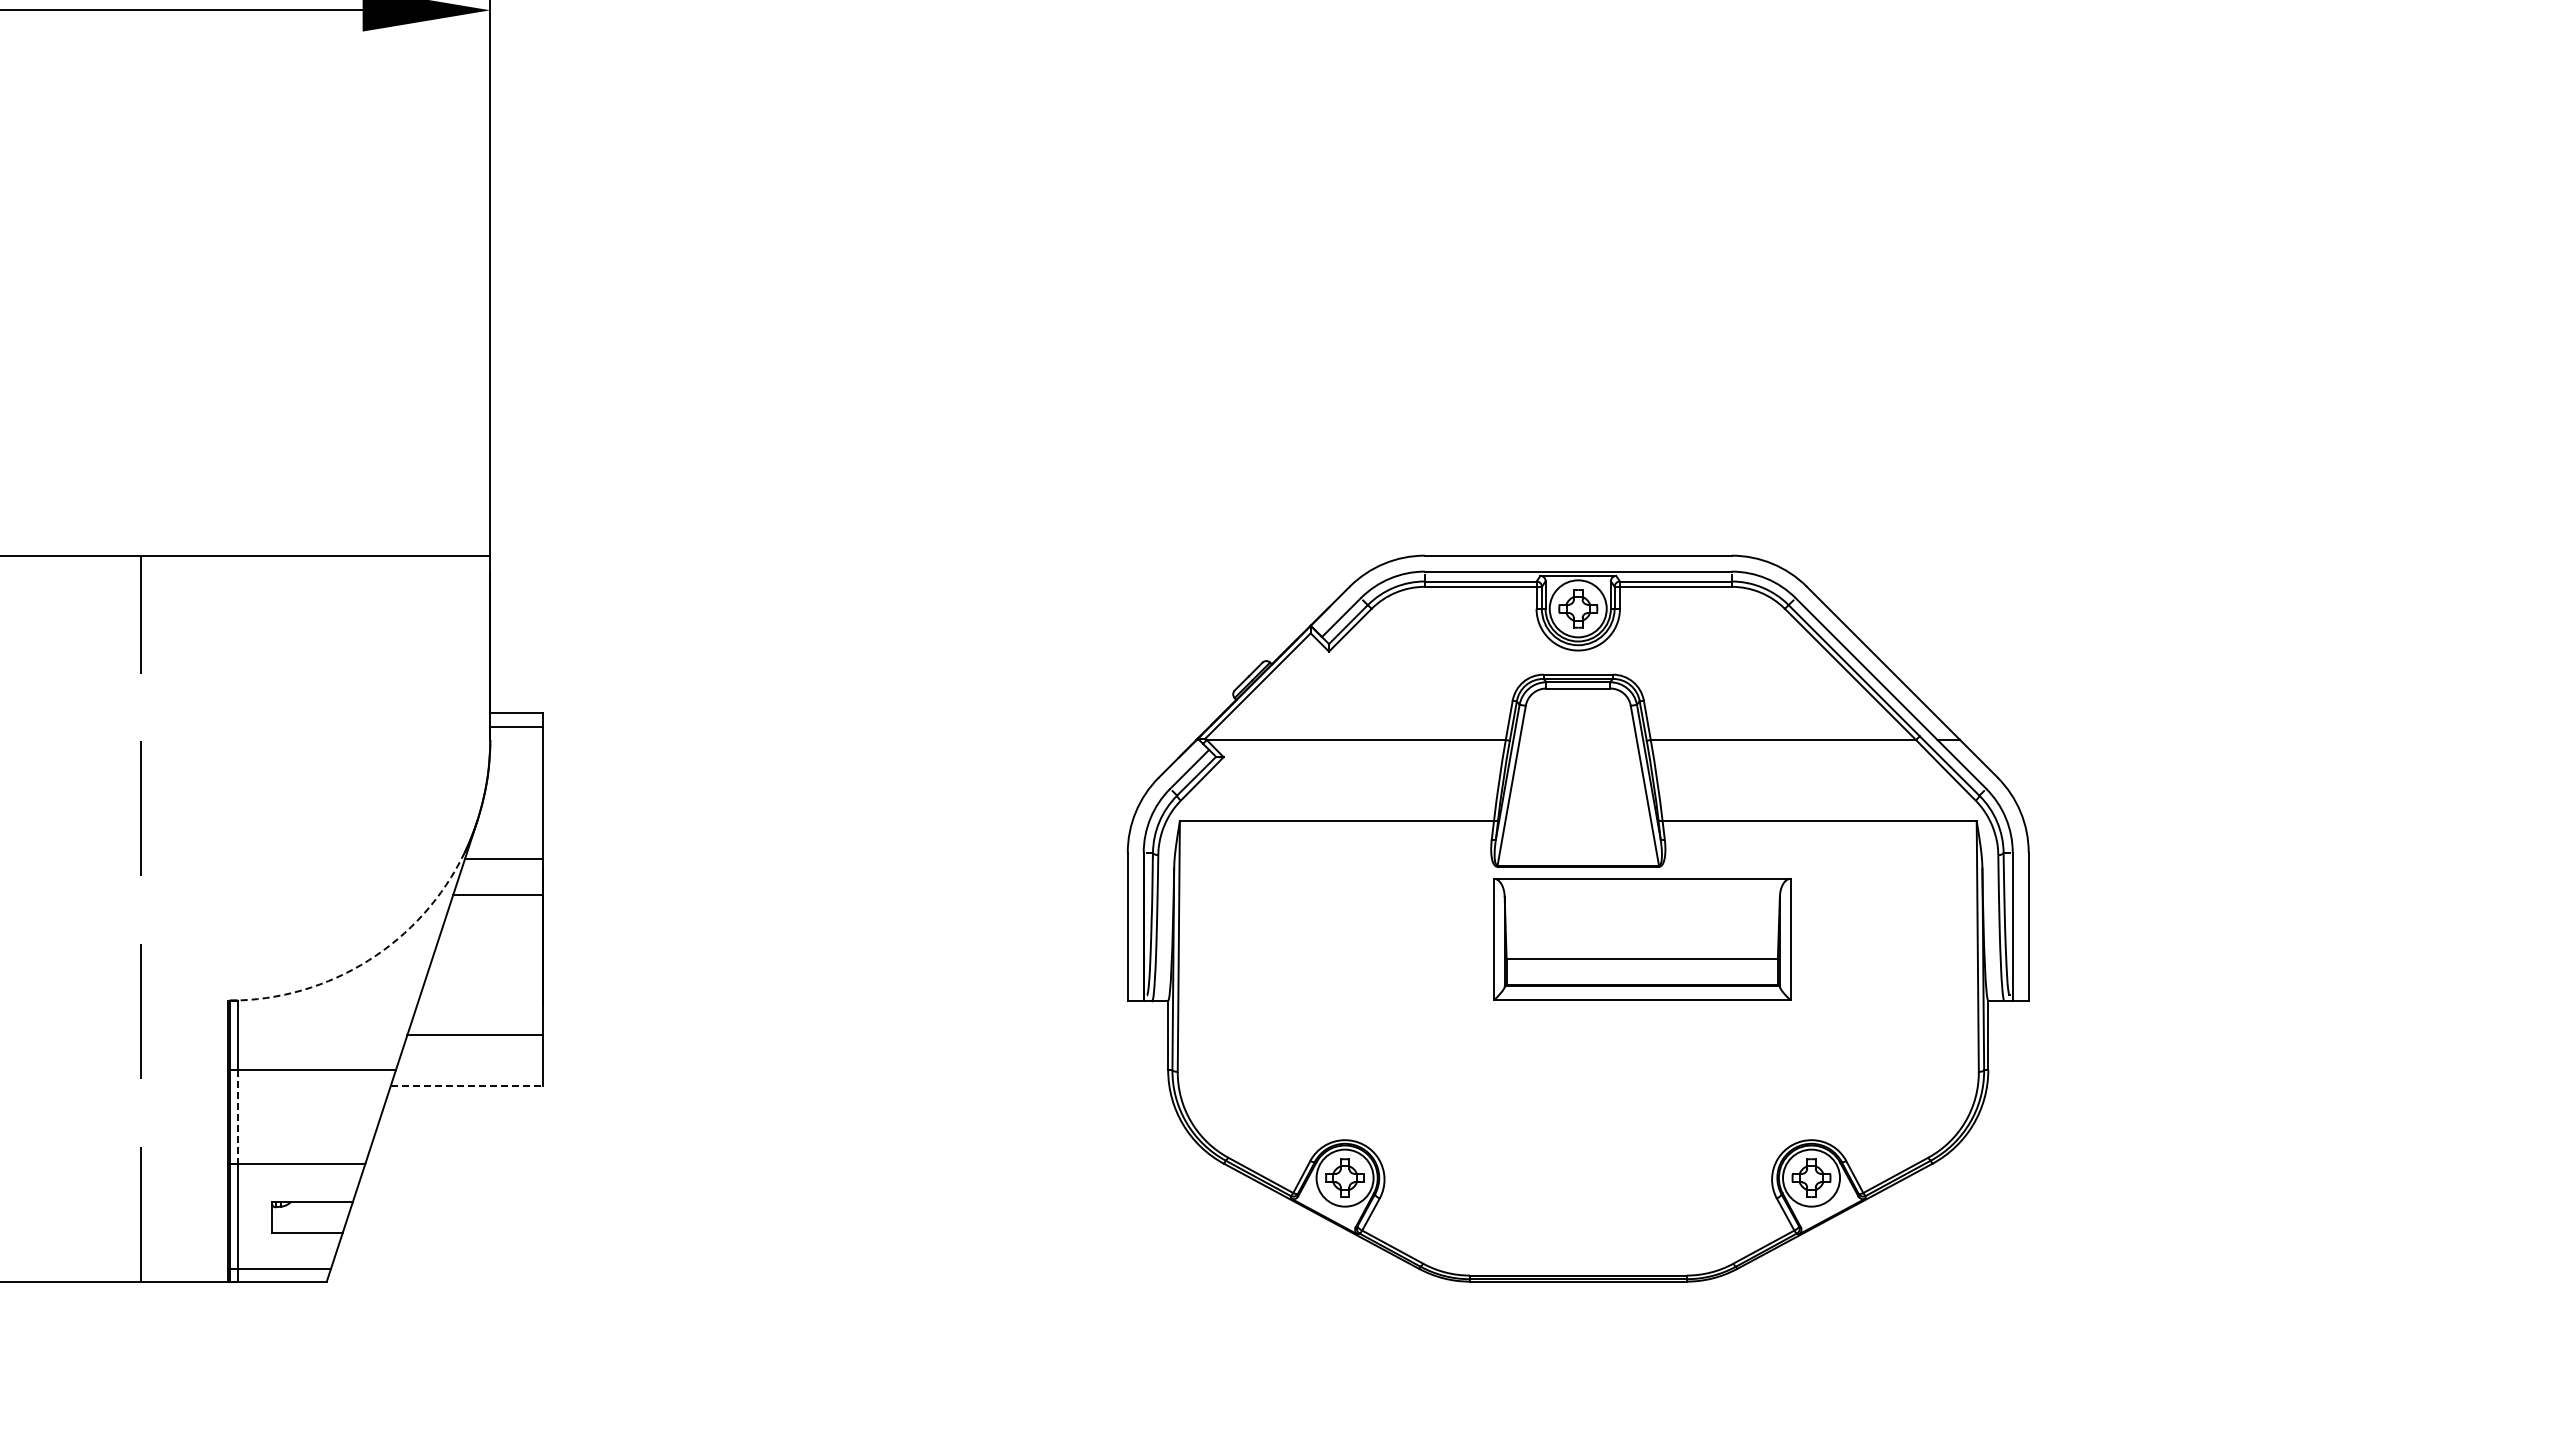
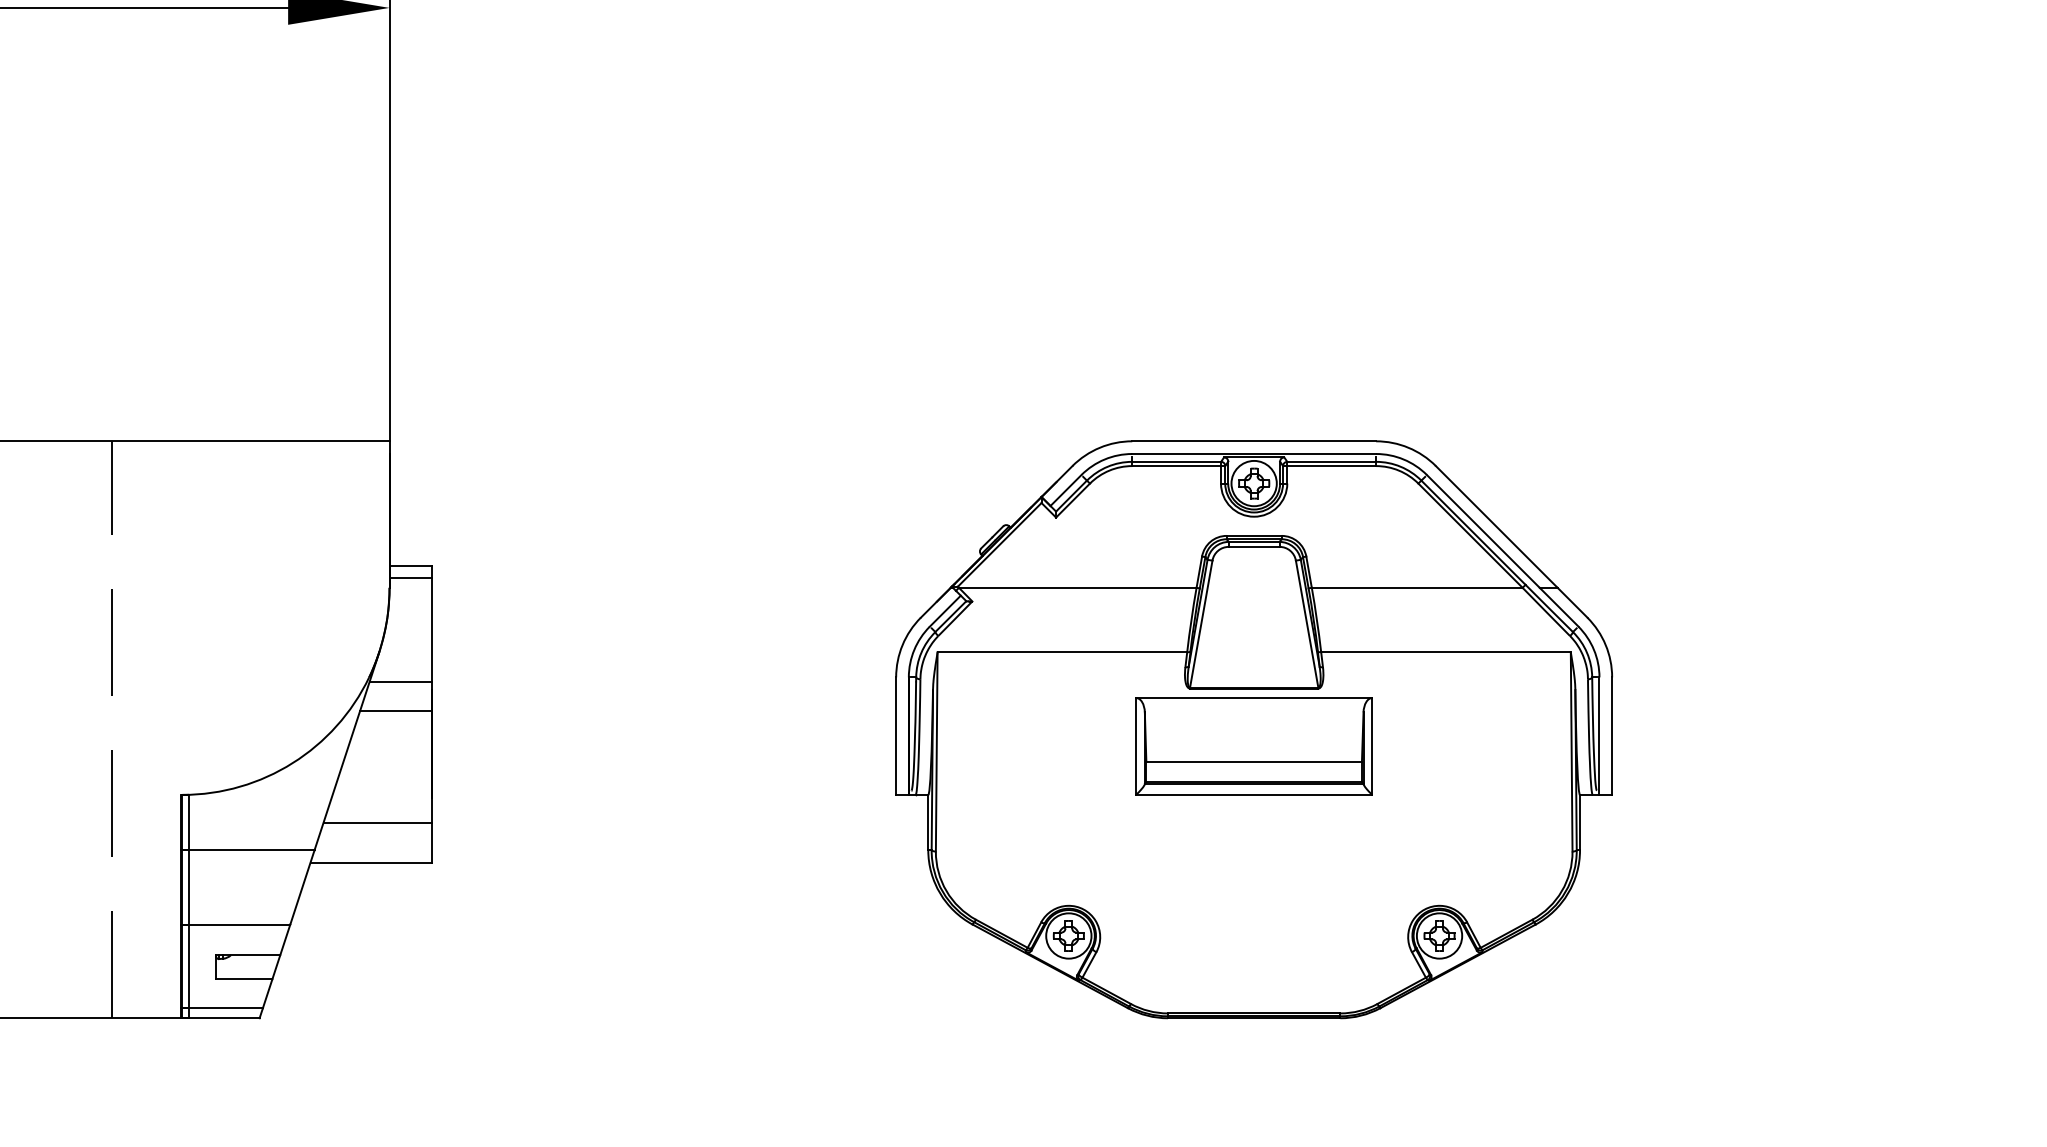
part: (1642, 939) -> (1254, 746), moved
arc: (368, 960) -> (292, 763), dashed -> solid
line: (467, 1085) -> (371, 862), dashed -> solid
line: (238, 1116) -> (189, 887), dashed -> solid

